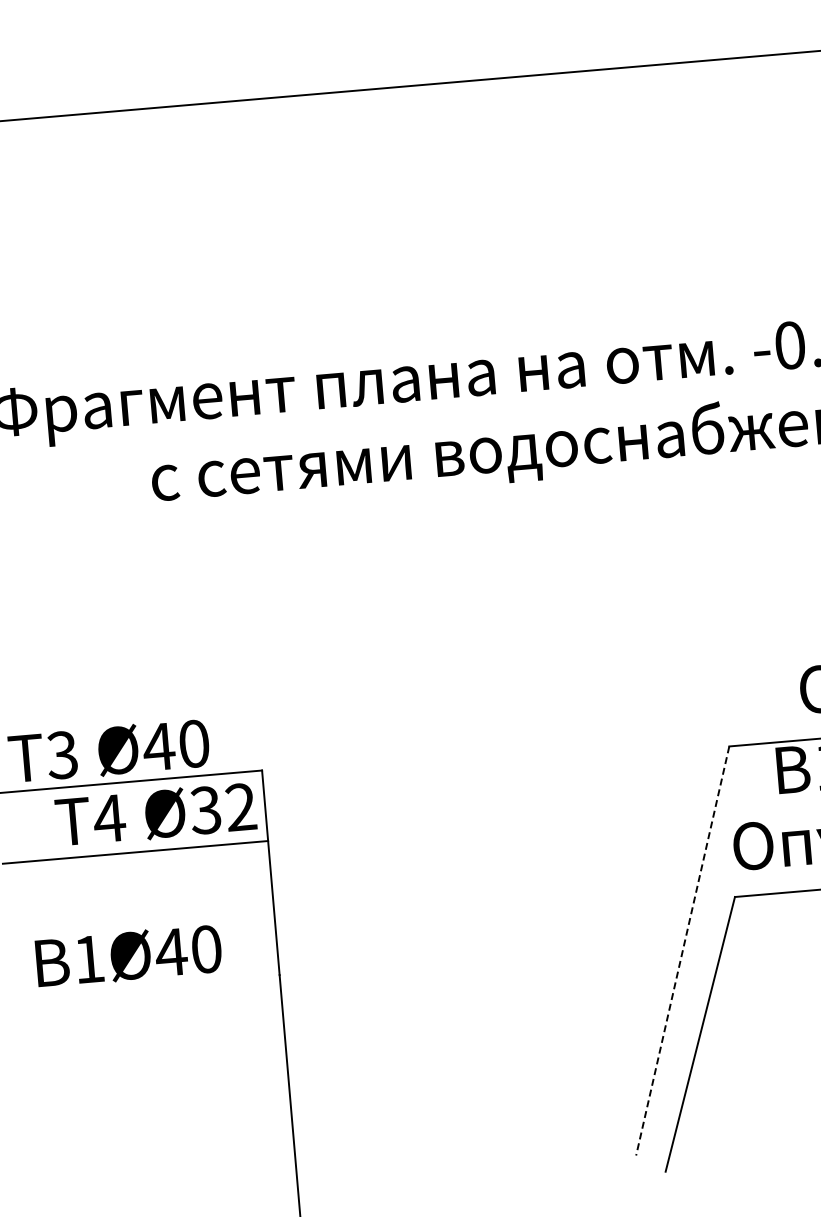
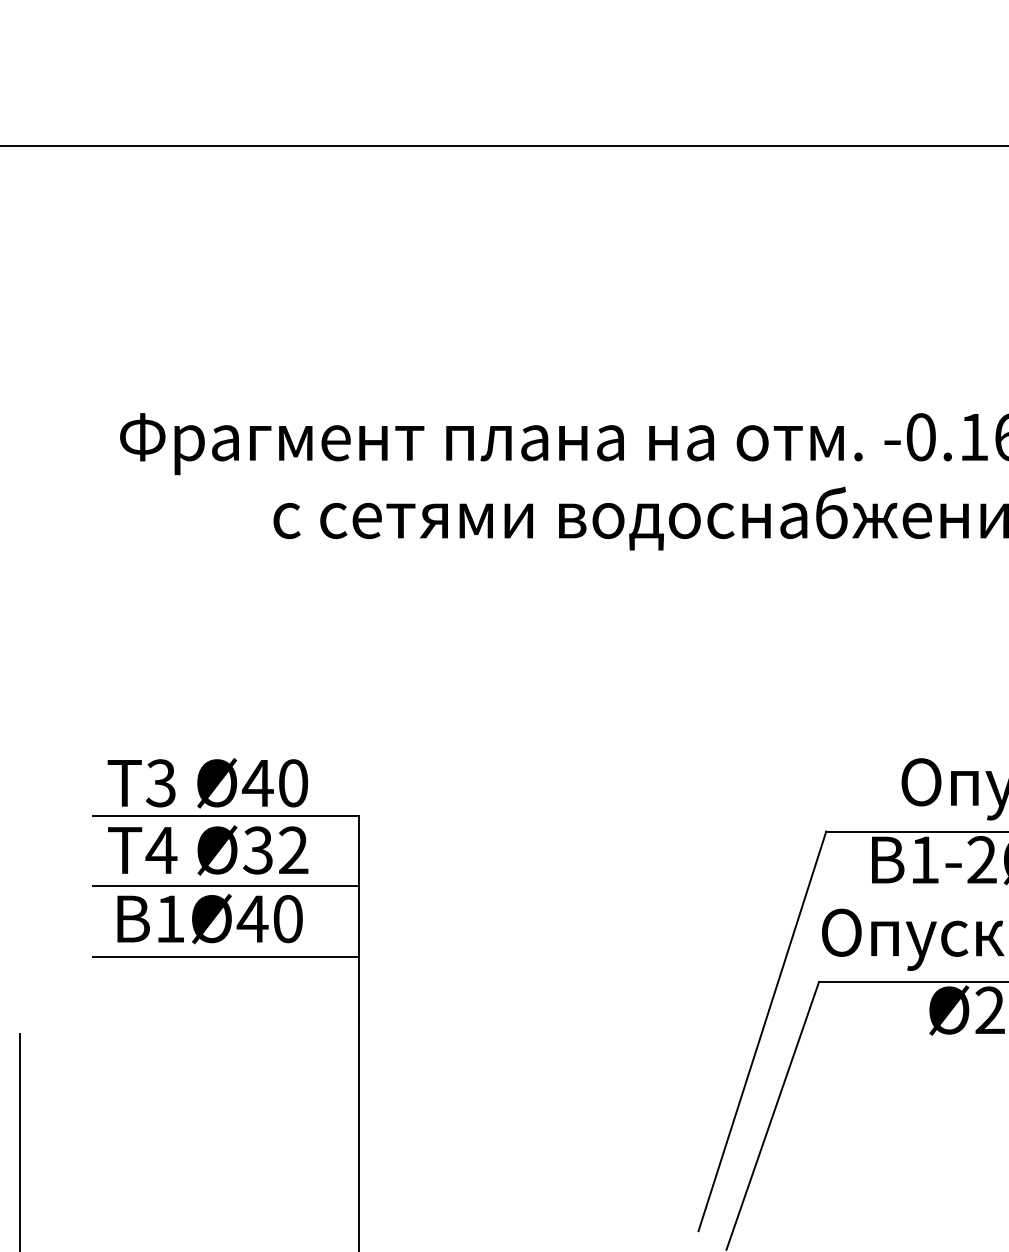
text: (156, 814) -> (208, 850), moved
line: (141, 923) -> (225, 957), added
line: (682, 951) -> (762, 1031), dashed -> solid
text: (128, 956) -> (209, 919), moved

